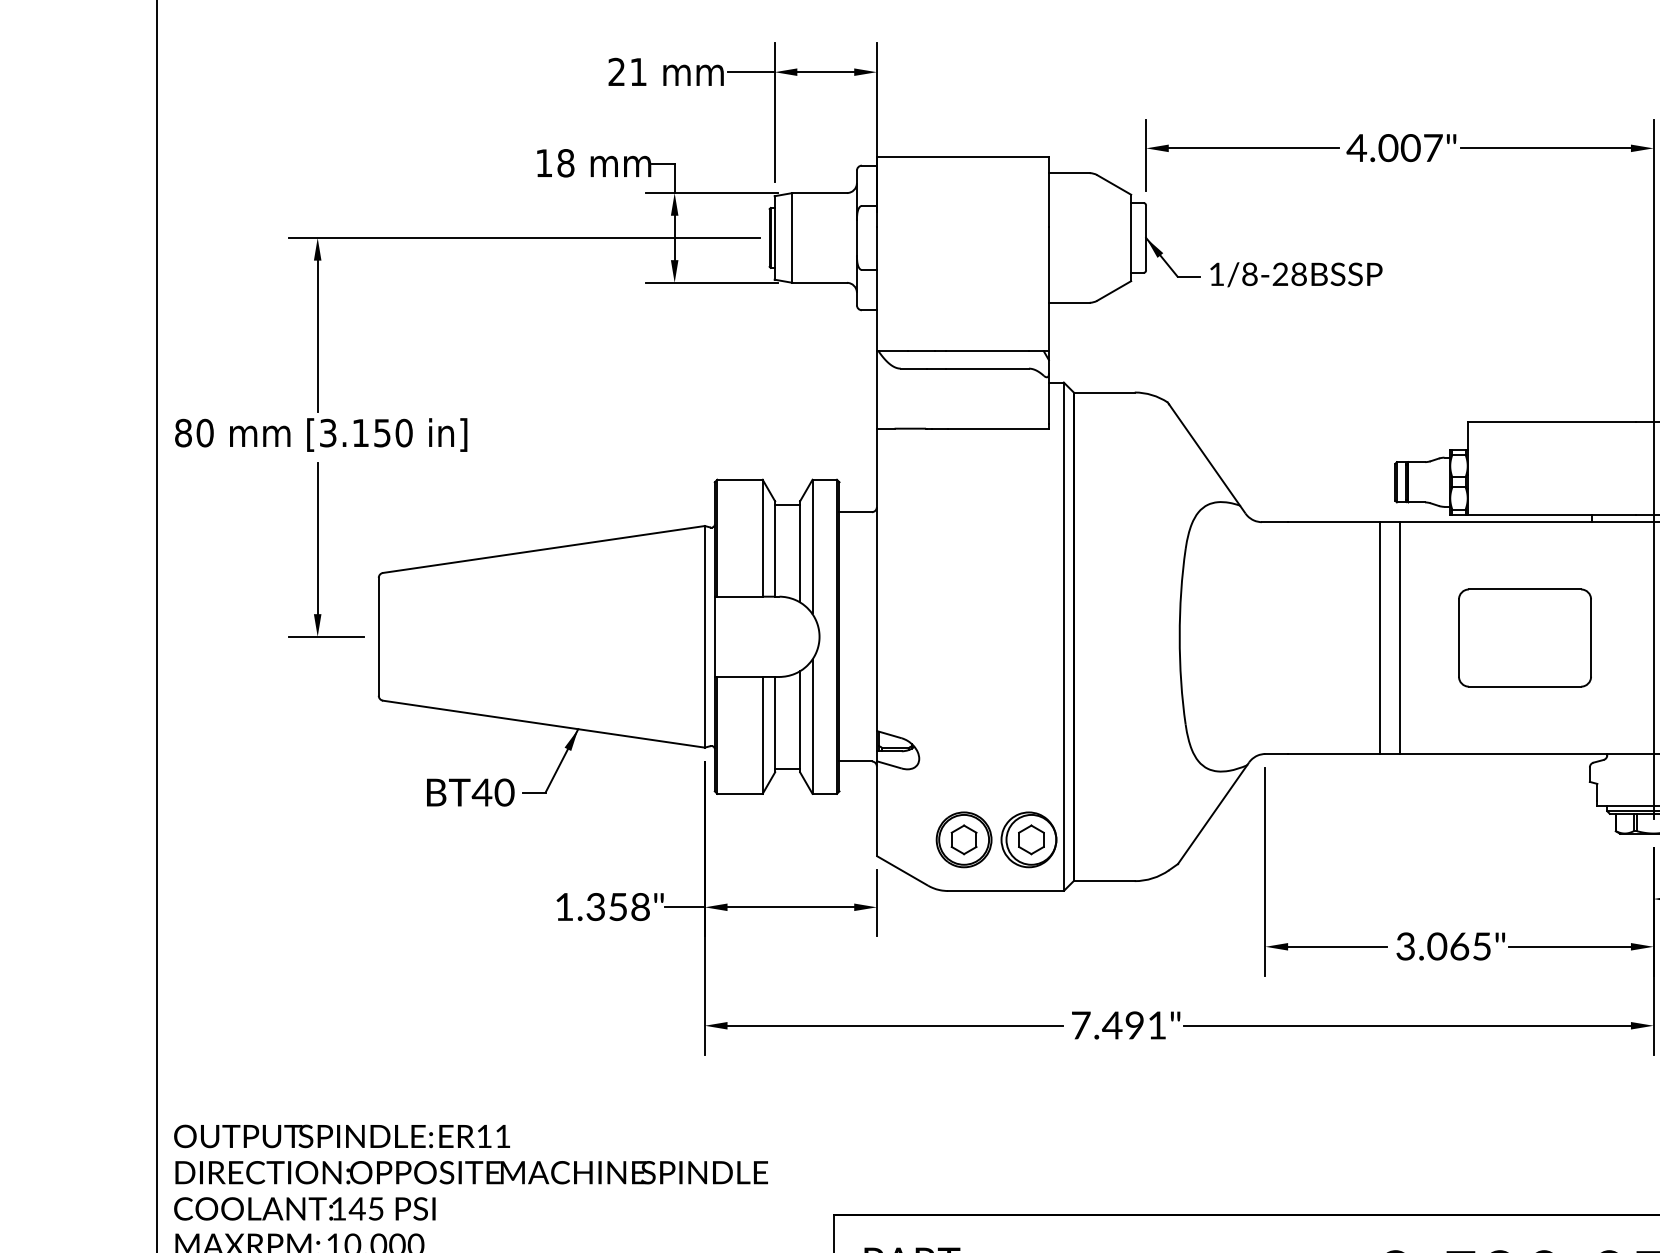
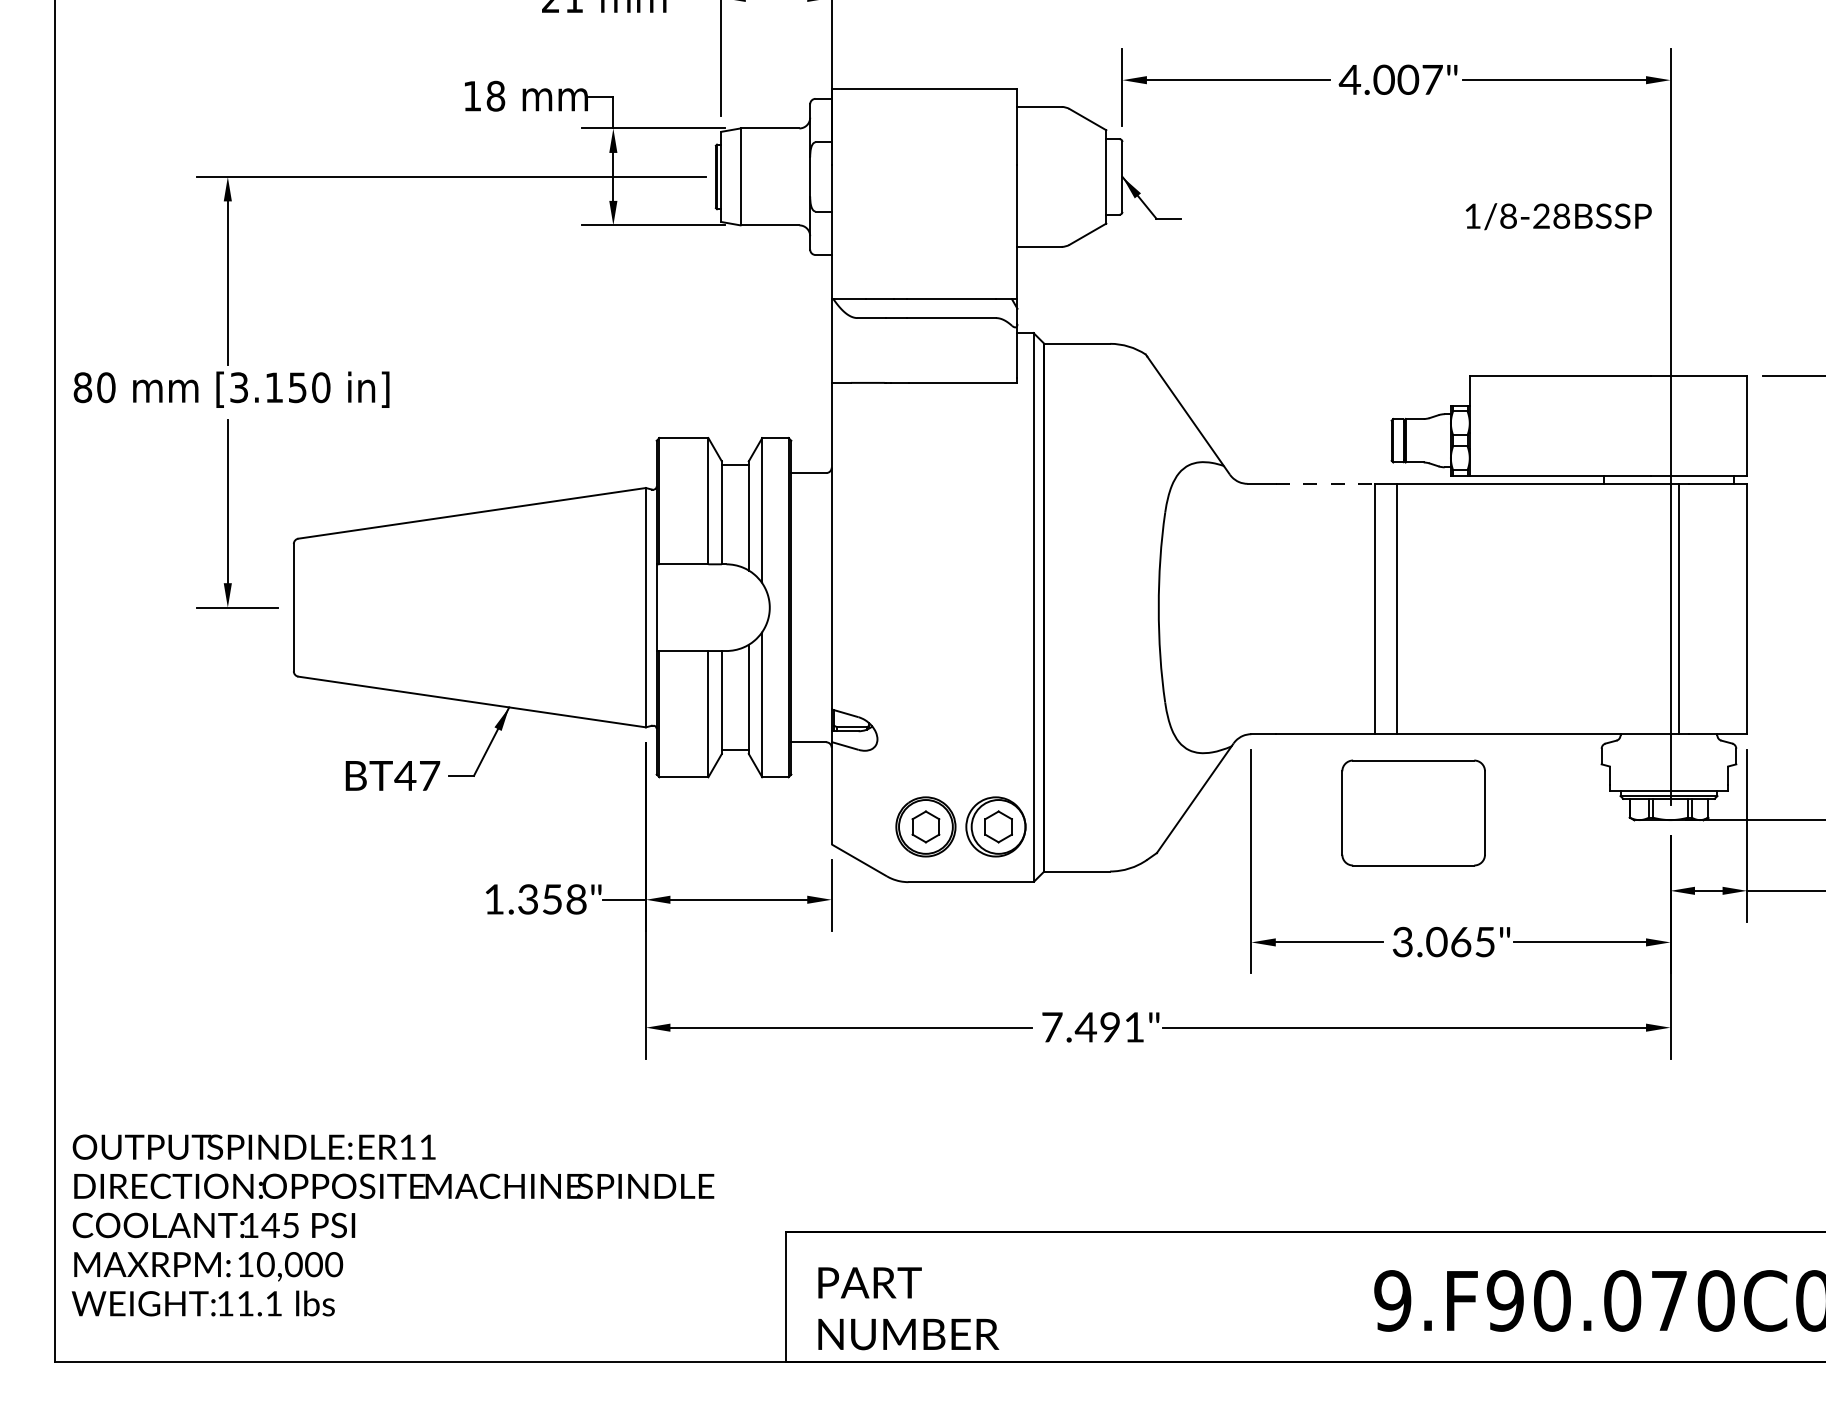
text: (1296, 274) -> (1558, 216), moved
line: (1334, 521) -> (1325, 483), solid -> dashed
part: (1524, 637) -> (1413, 812), moved
text: (504, 792) -> (429, 775), BT40 -> BT47

